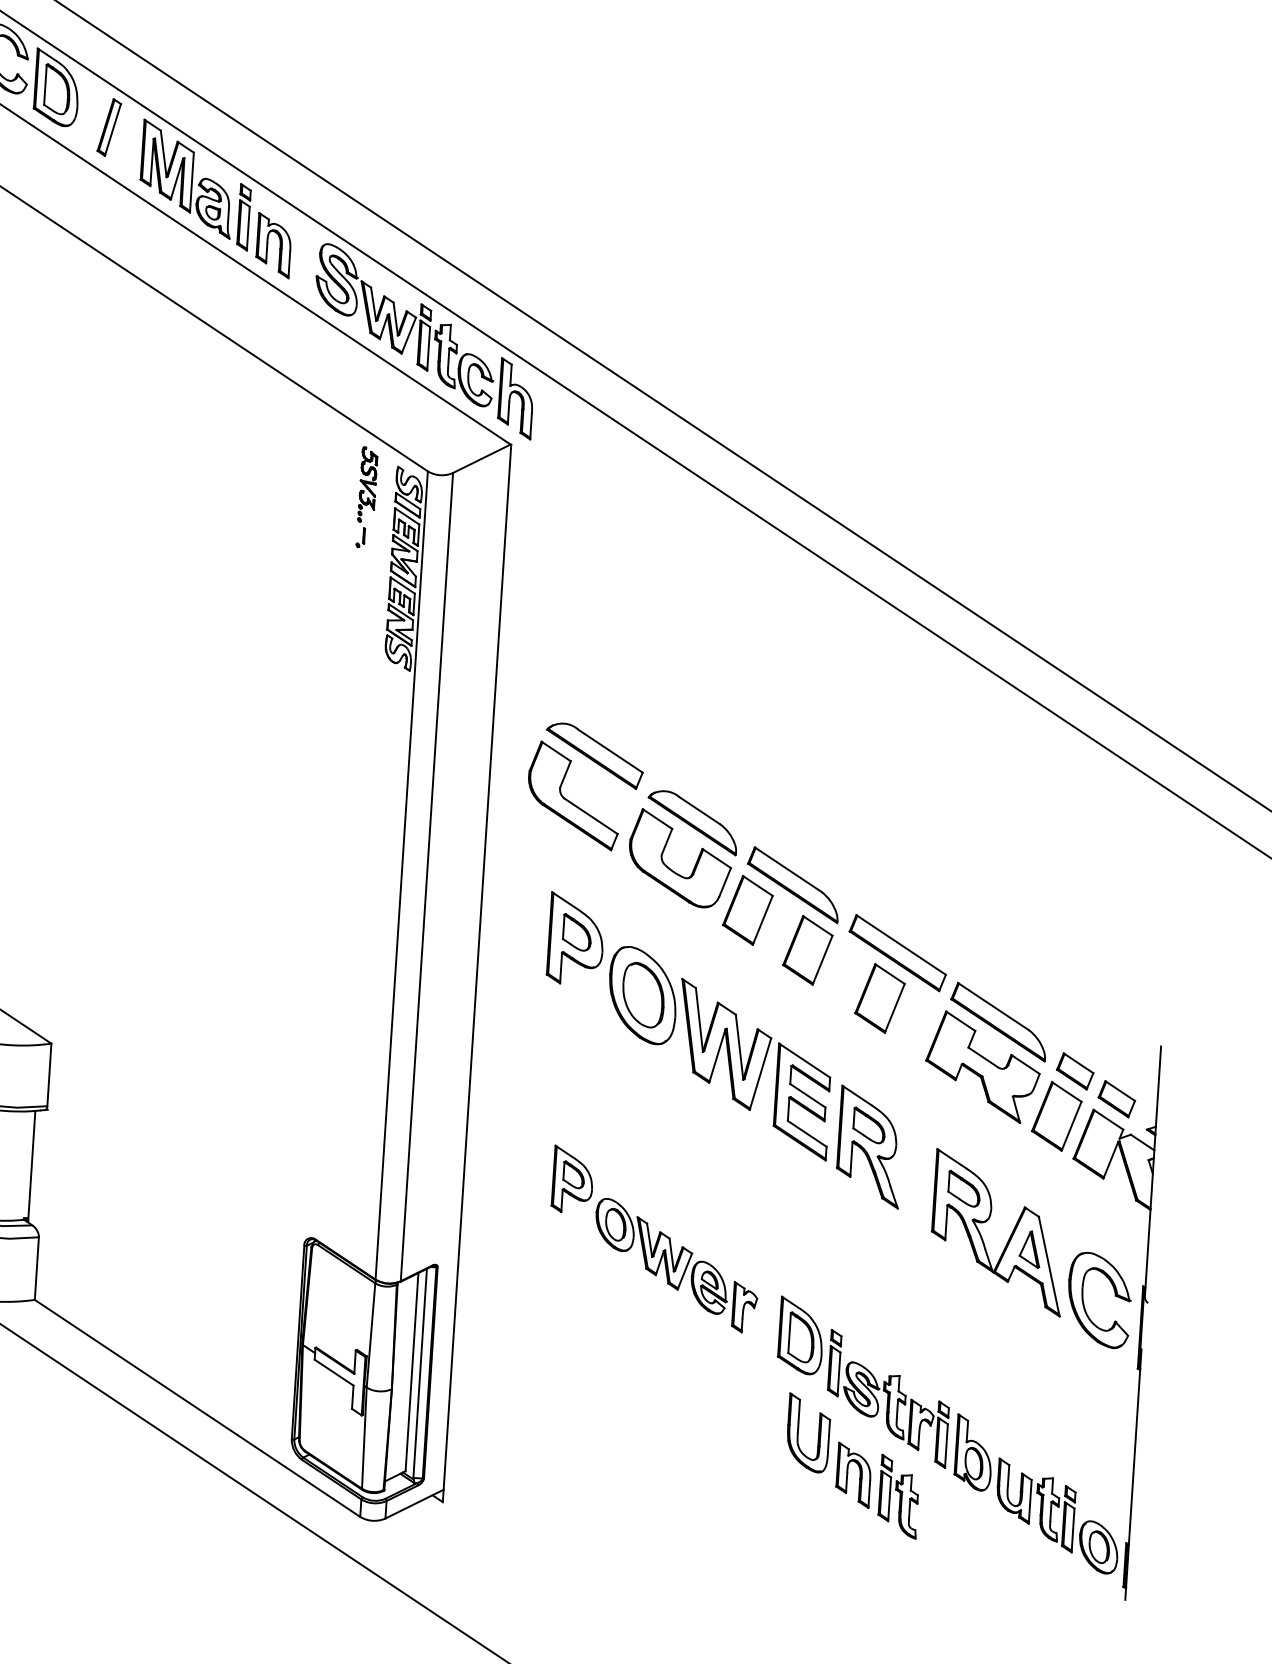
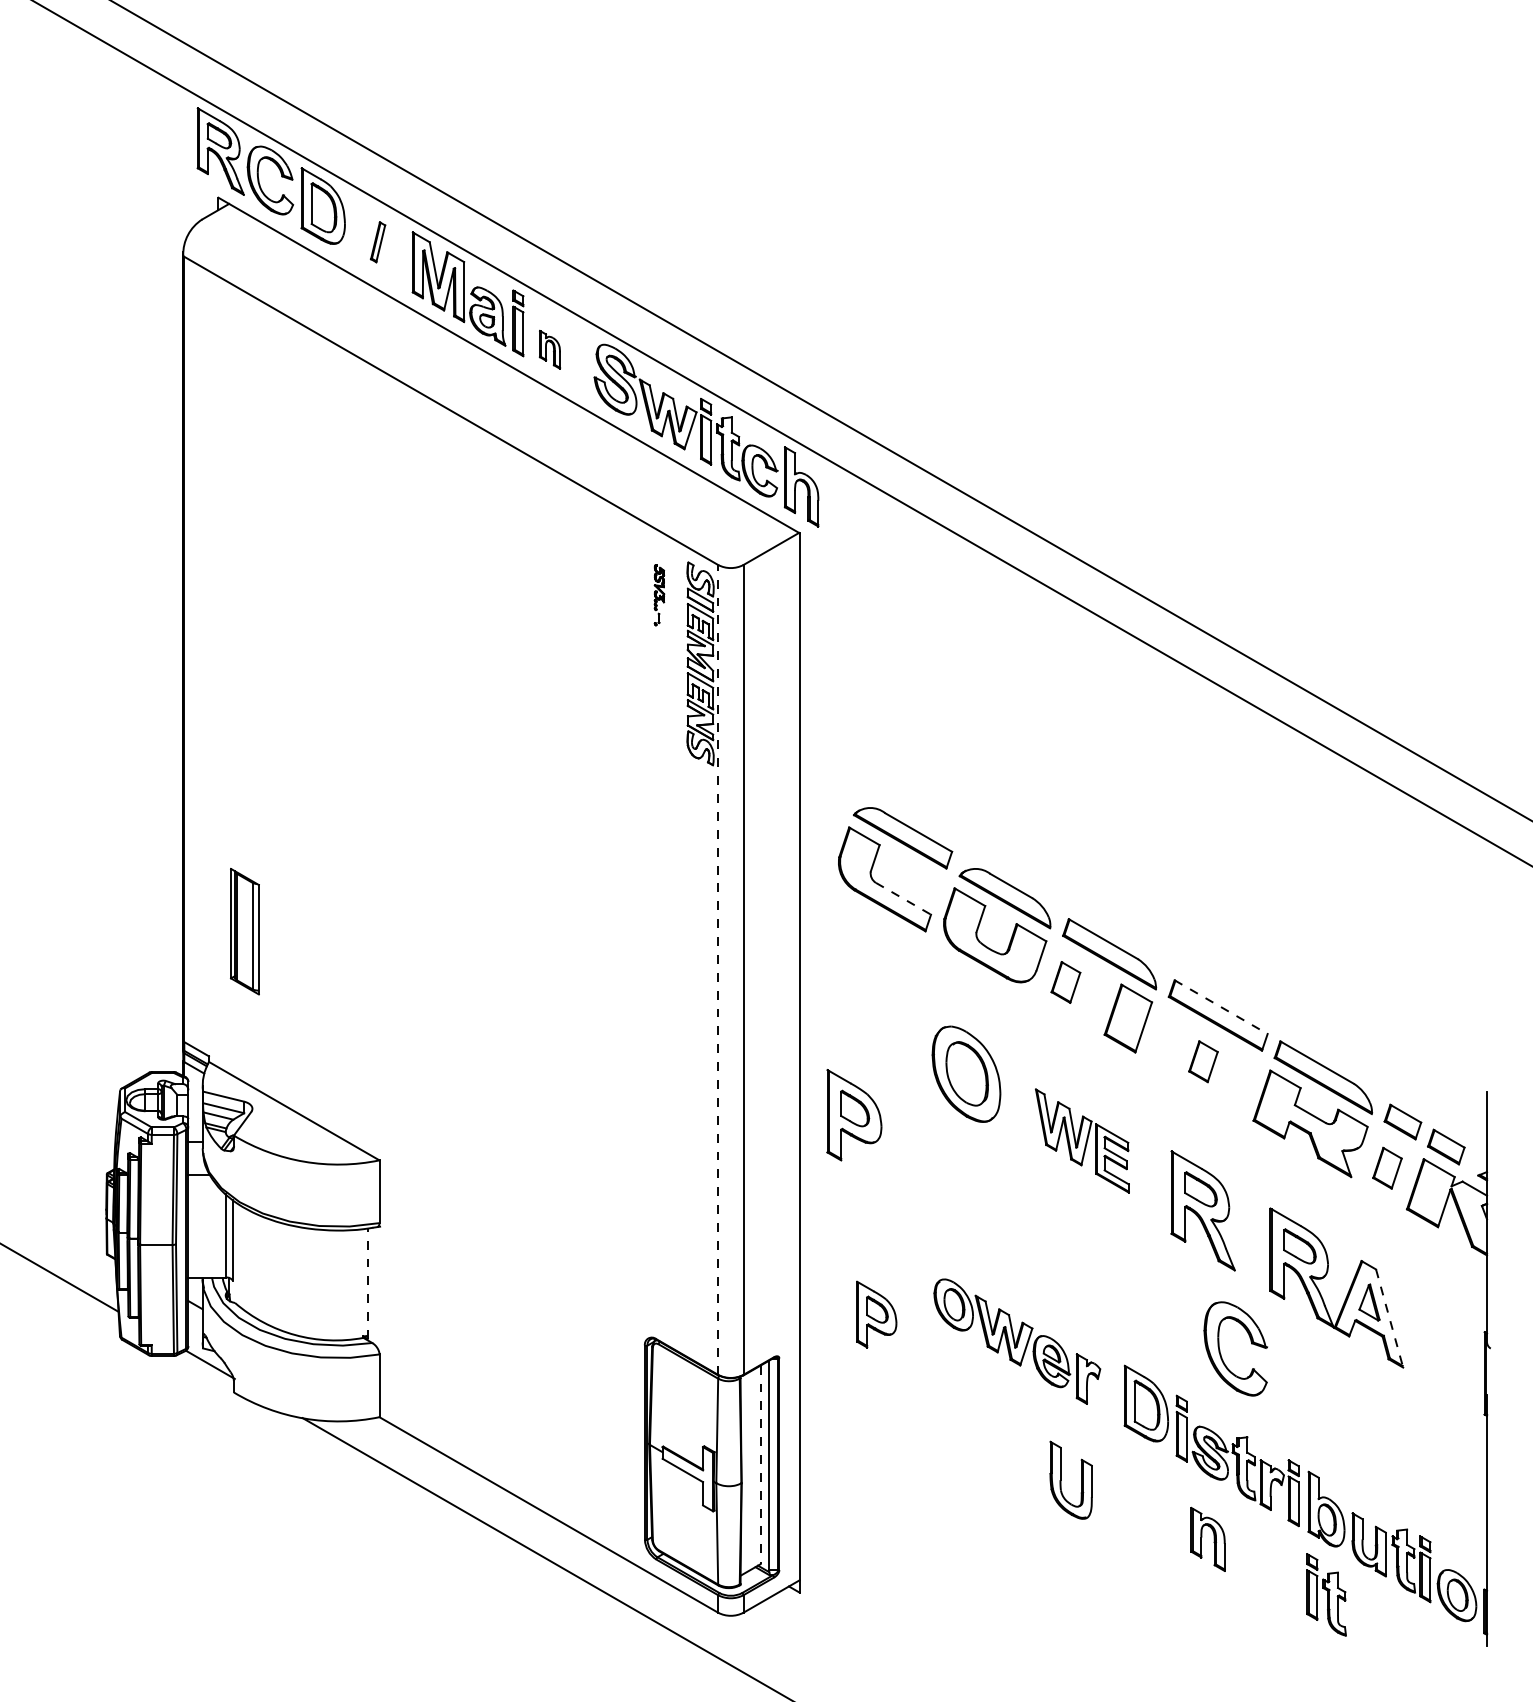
part: (108, 126) -> (377, 241), size x0.7
part: (273, 245) -> (549, 349), size x0.6
part: (367, 497) -> (659, 595), size x0.6
line: (591, 816) -> (903, 898), solid -> dashed
line: (402, 875) -> (718, 969), solid -> dashed
part: (747, 910) -> (1065, 982), size x0.6
part: (576, 939) -> (854, 1115), moved
line: (901, 945) -> (1221, 1007), solid -> dashed
part: (880, 998) -> (1203, 1061), size x0.6
part: (754, 1069) -> (1082, 1140), size x0.6
part: (1056, 1116) -> (1387, 1168), size x0.6
line: (31, 1165) -> (367, 1283), solid -> dashed
part: (572, 1179) -> (876, 1314), moved
line: (1049, 1266) -> (1389, 1318), solid -> dashed
part: (1084, 1299) -> (1220, 1349), moved
line: (411, 1372) -> (760, 1465), solid -> dashed
part: (798, 1431) -> (1061, 1479), moved
part: (898, 1496) -> (1326, 1594), moved

